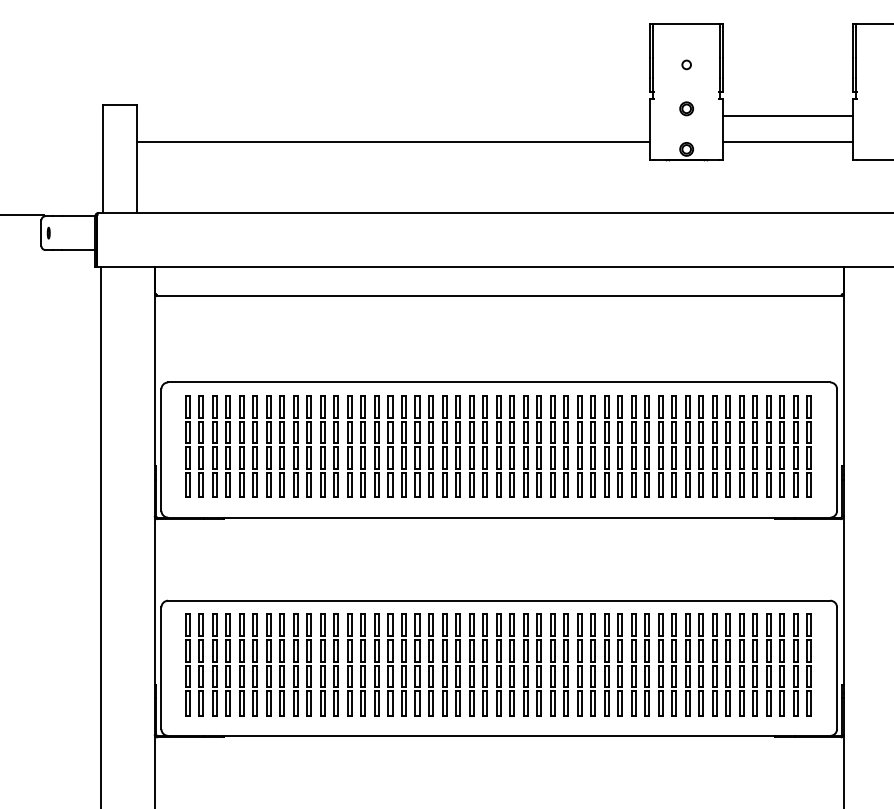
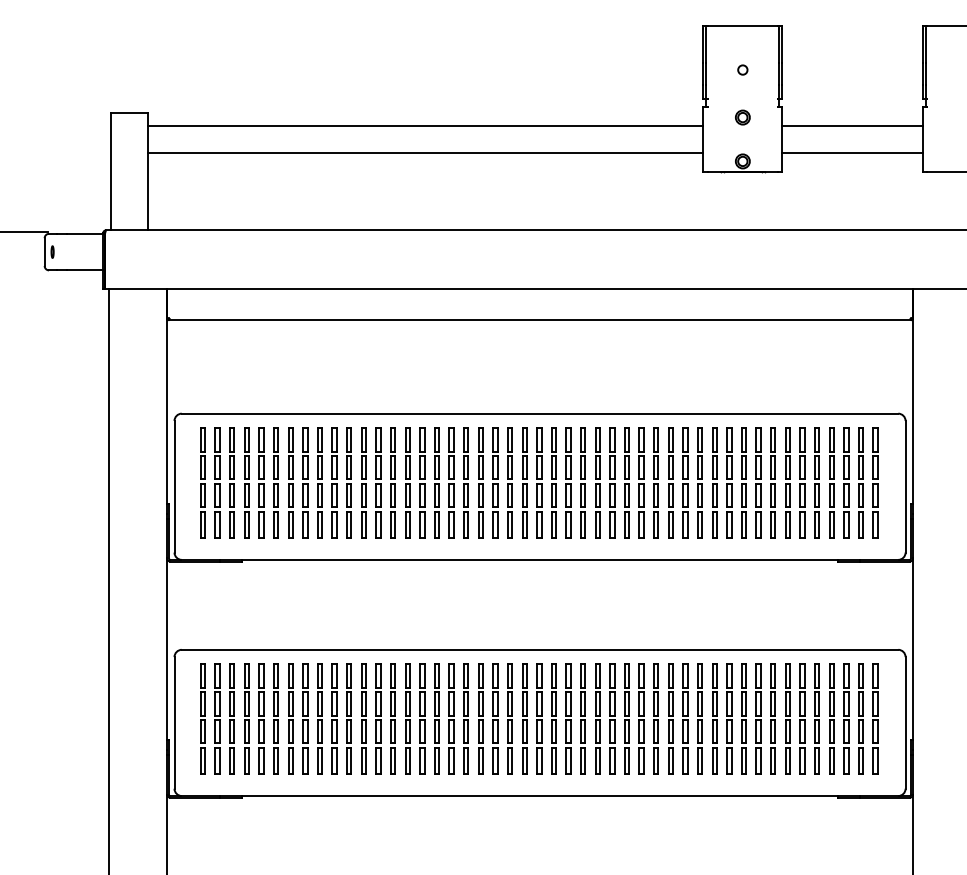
line: (393, 116) -> (425, 125), added

